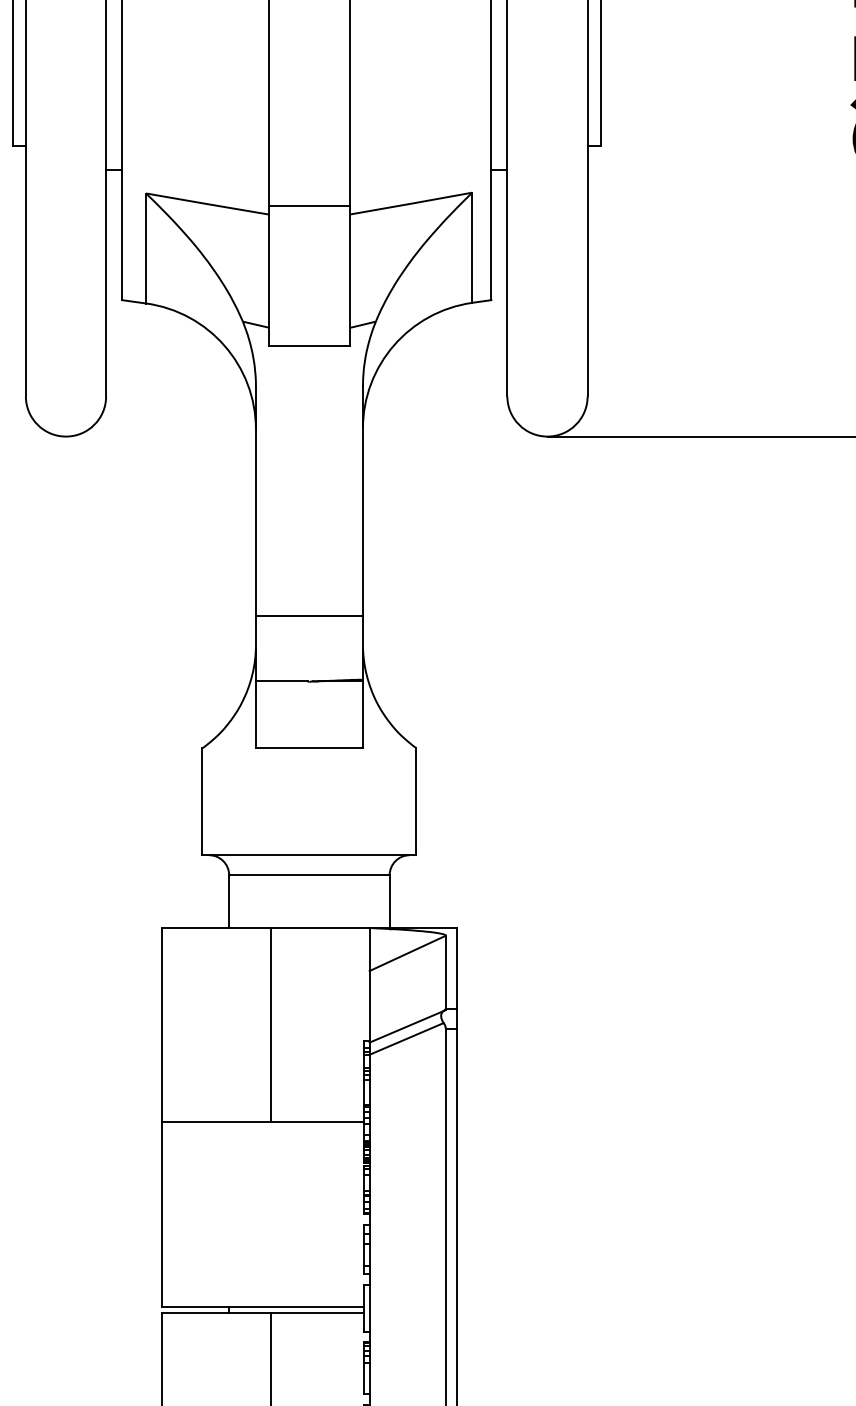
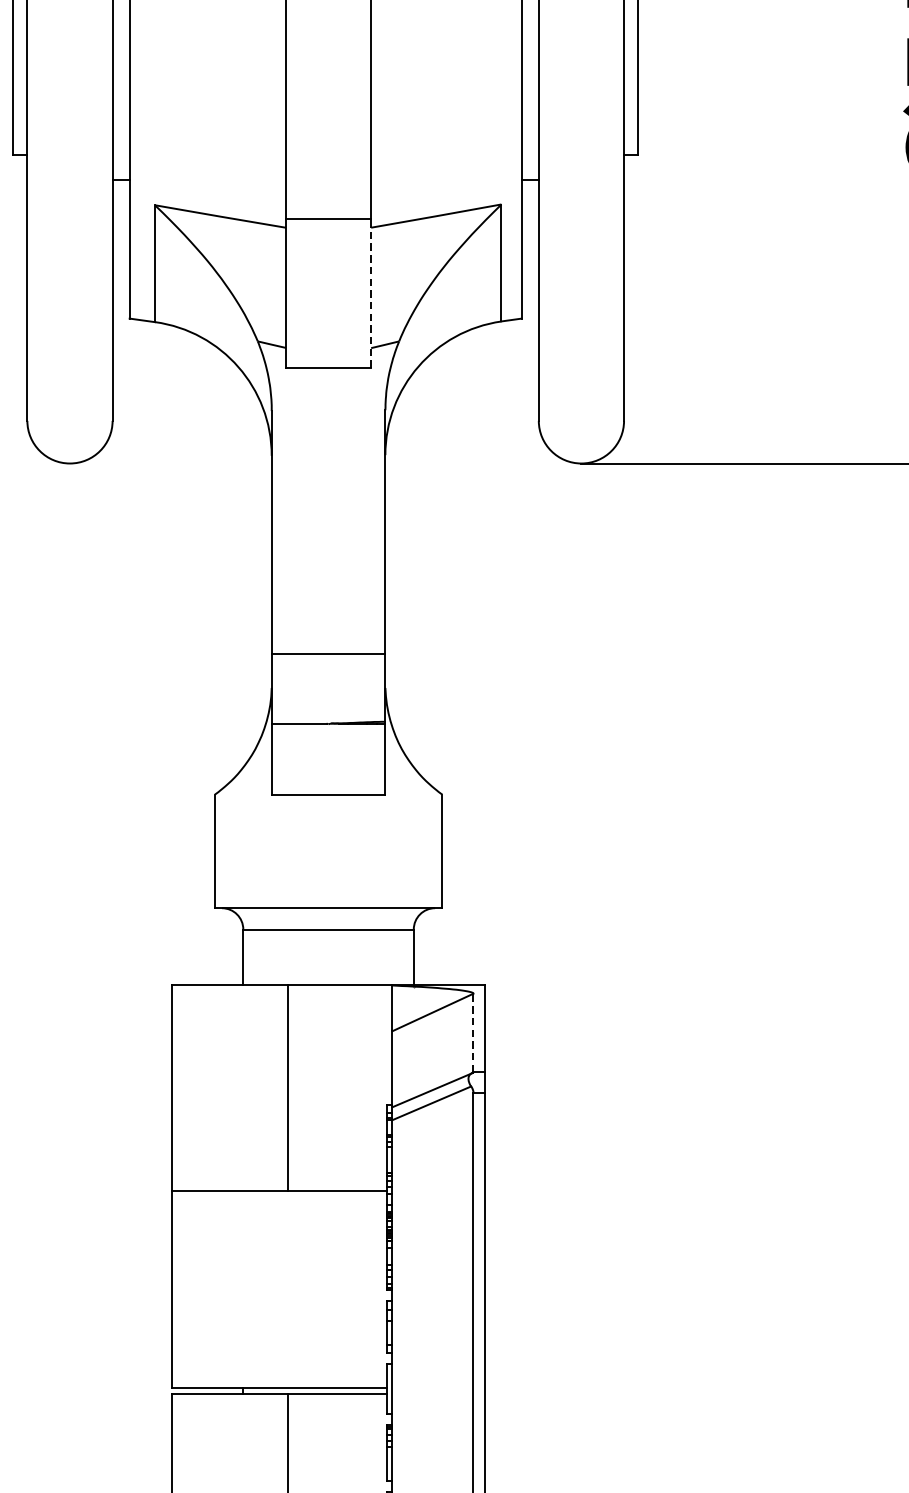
line: (349, 275) -> (371, 292), solid -> dashed
line: (445, 972) -> (473, 1032), solid -> dashed

